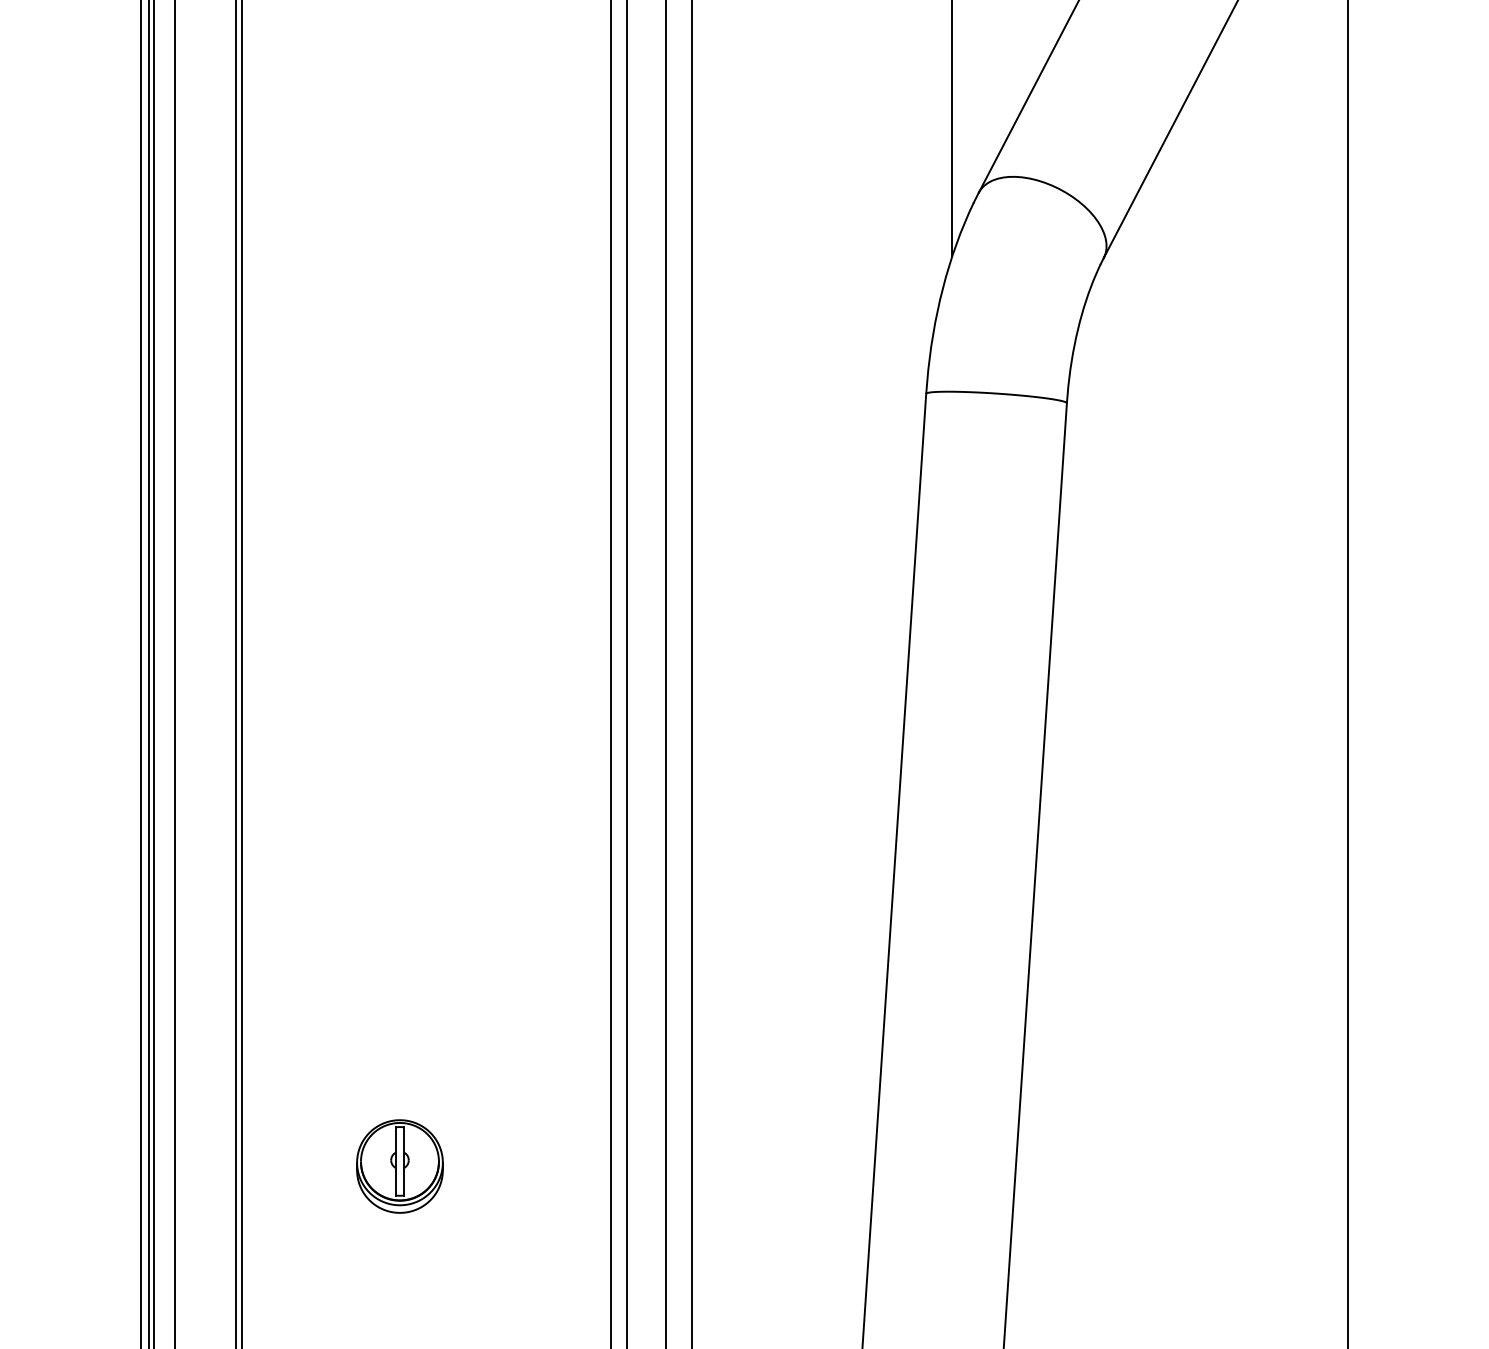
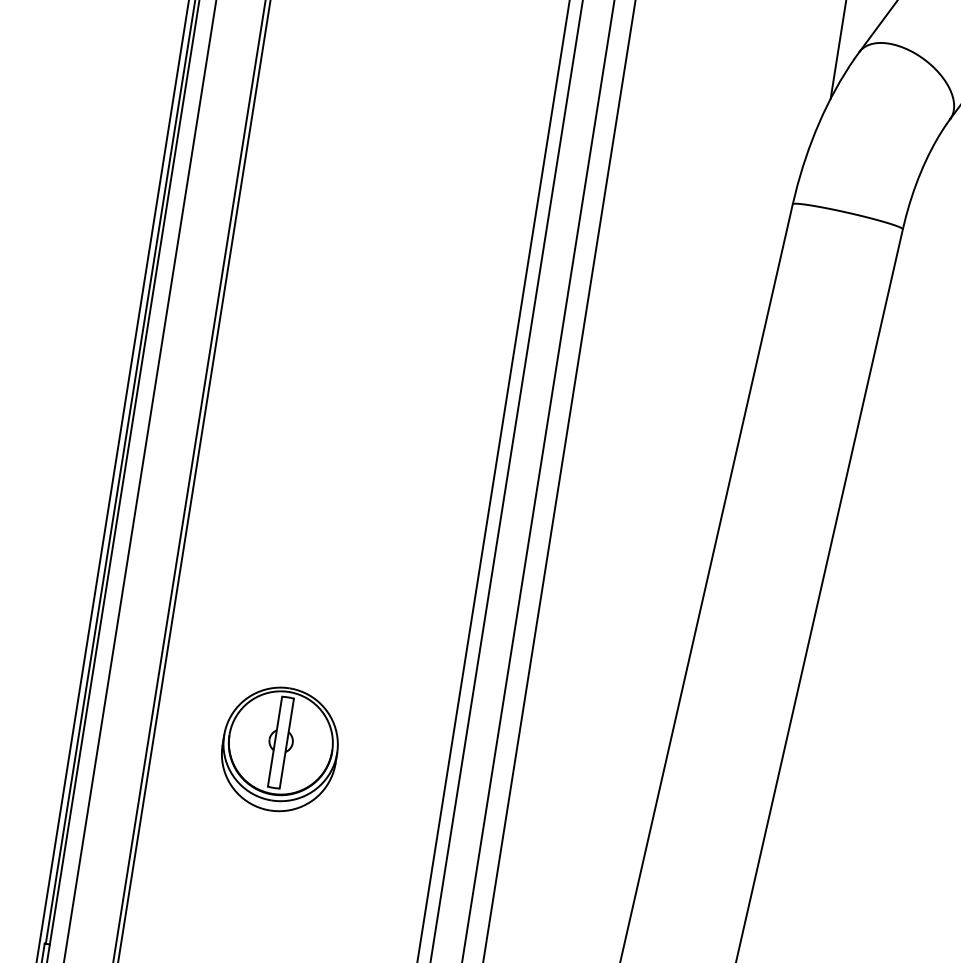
part: (399, 1166) -> (279, 749), size x1.67

